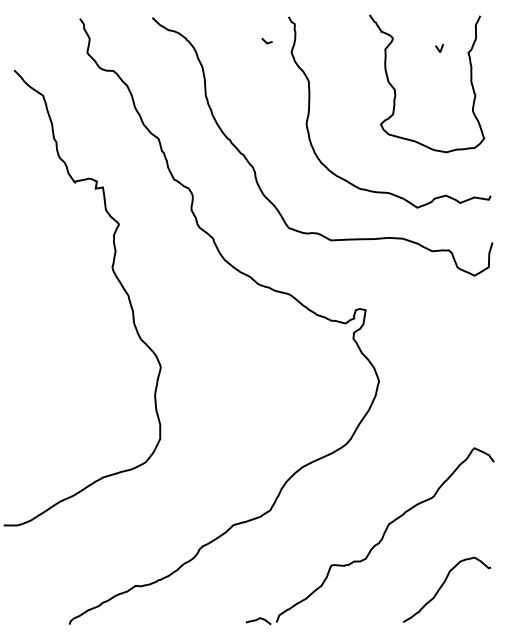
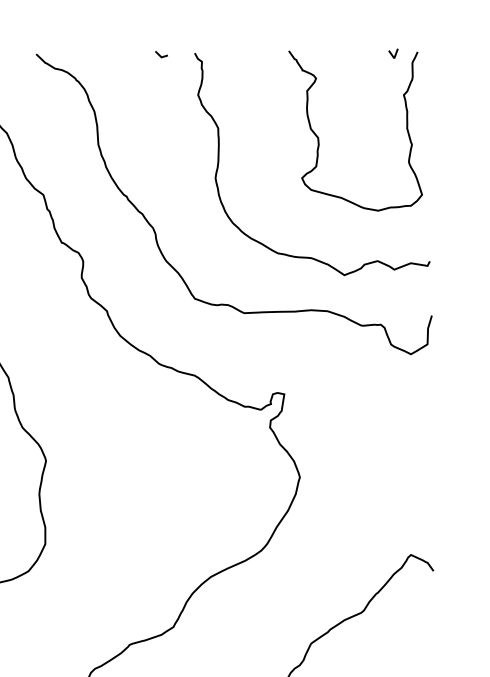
line: (265, 40) -> (159, 53), moved
line: (438, 48) -> (392, 53), moved

